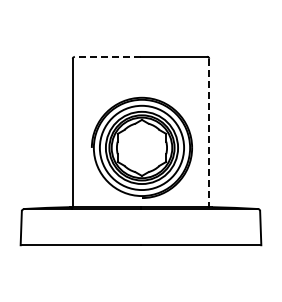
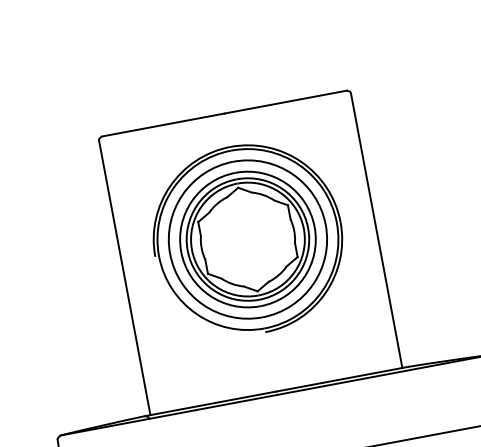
line: (107, 56) -> (162, 124), dashed -> solid
line: (209, 133) -> (377, 231), dashed -> solid
part: (141, 147) -> (246, 238), moved

